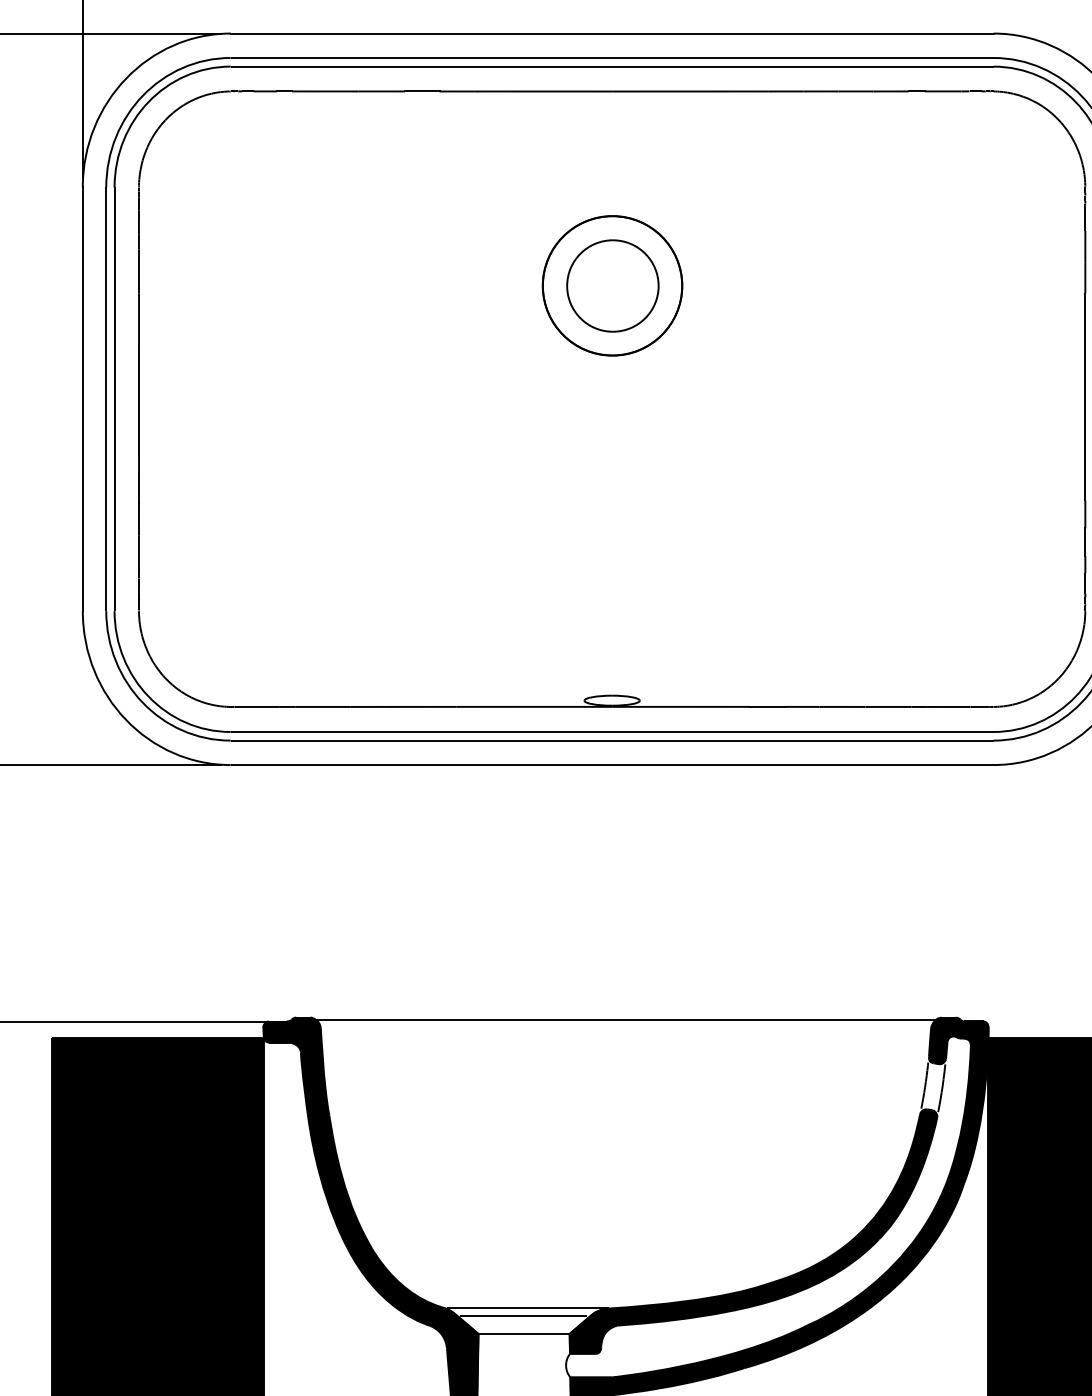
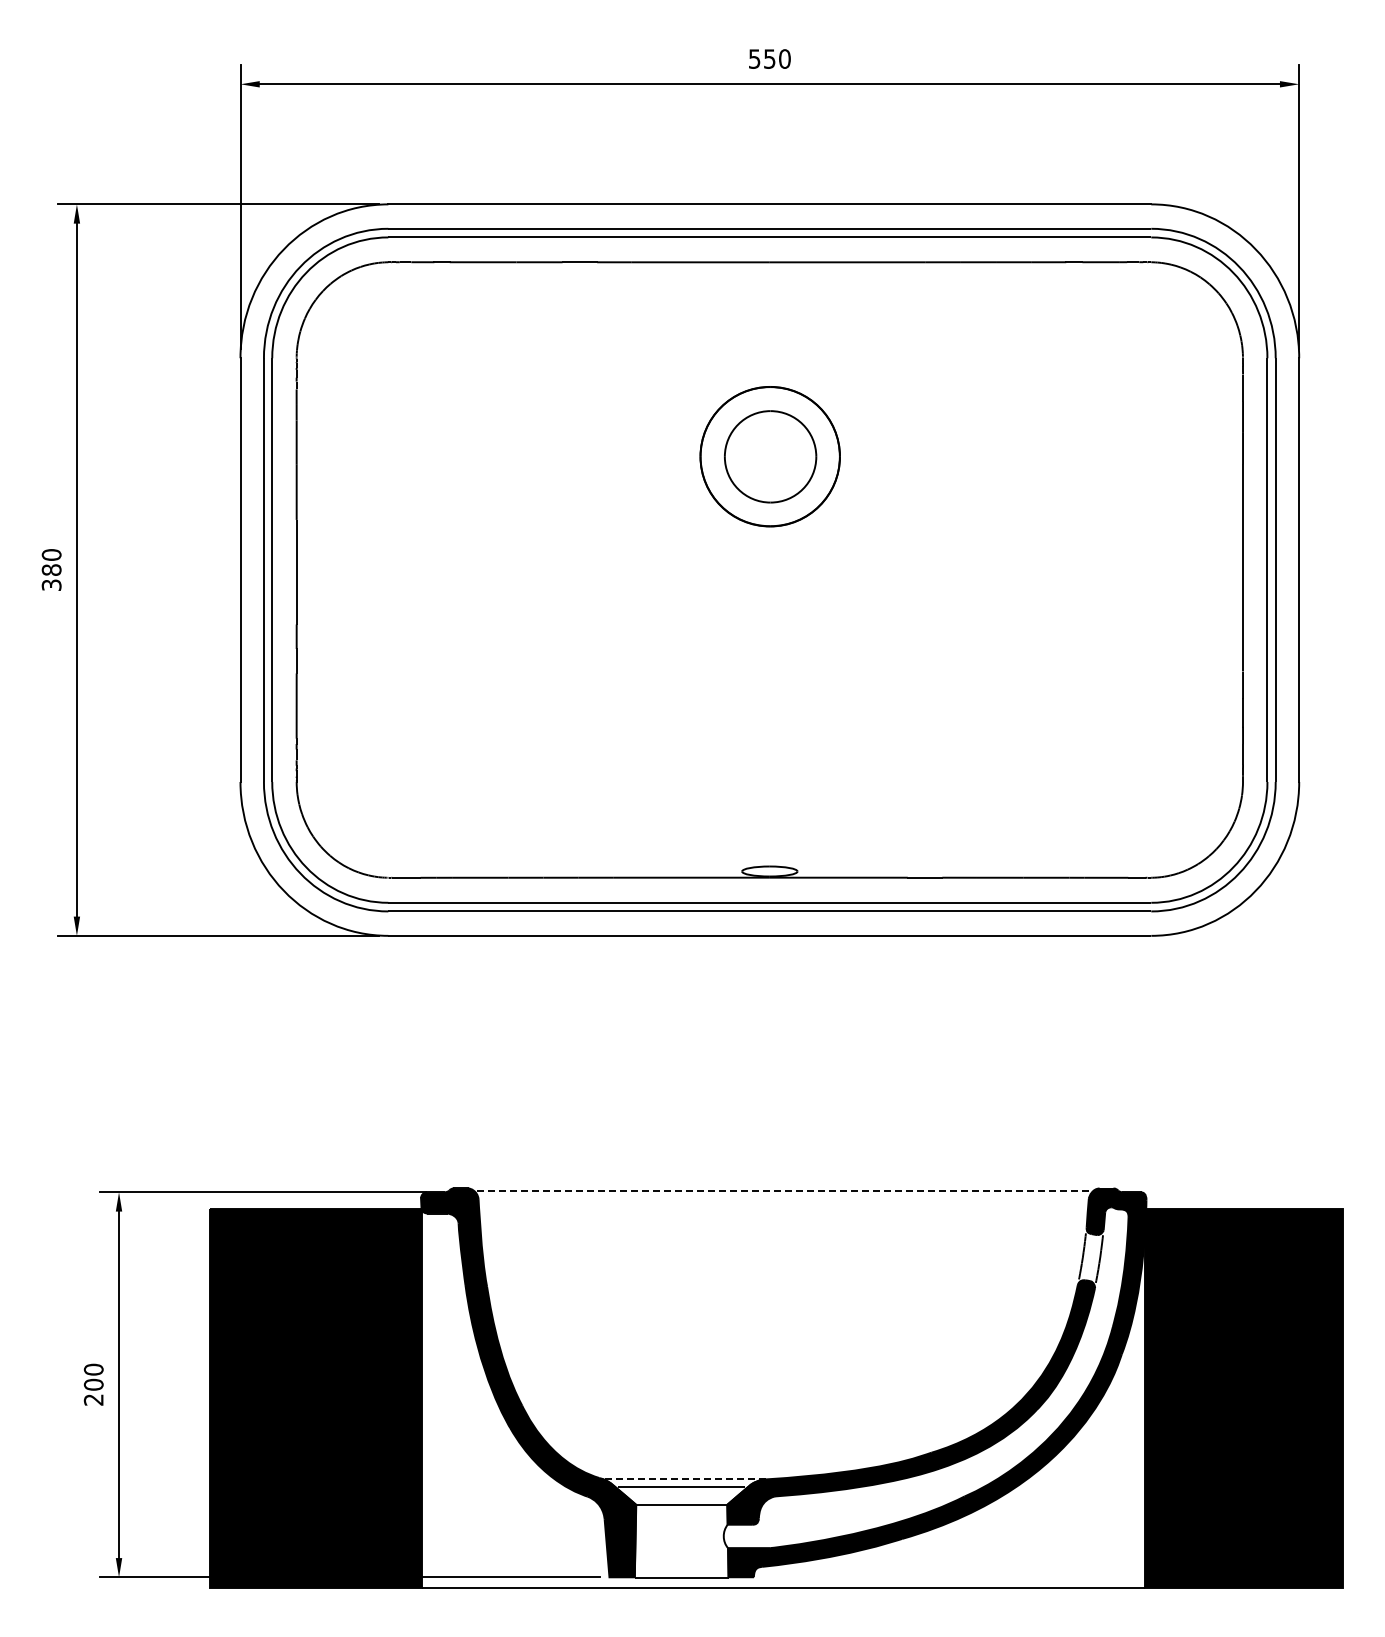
line: (627, 1020) -> (785, 1191), solid -> dashed
line: (528, 1307) -> (686, 1478), solid -> dashed

